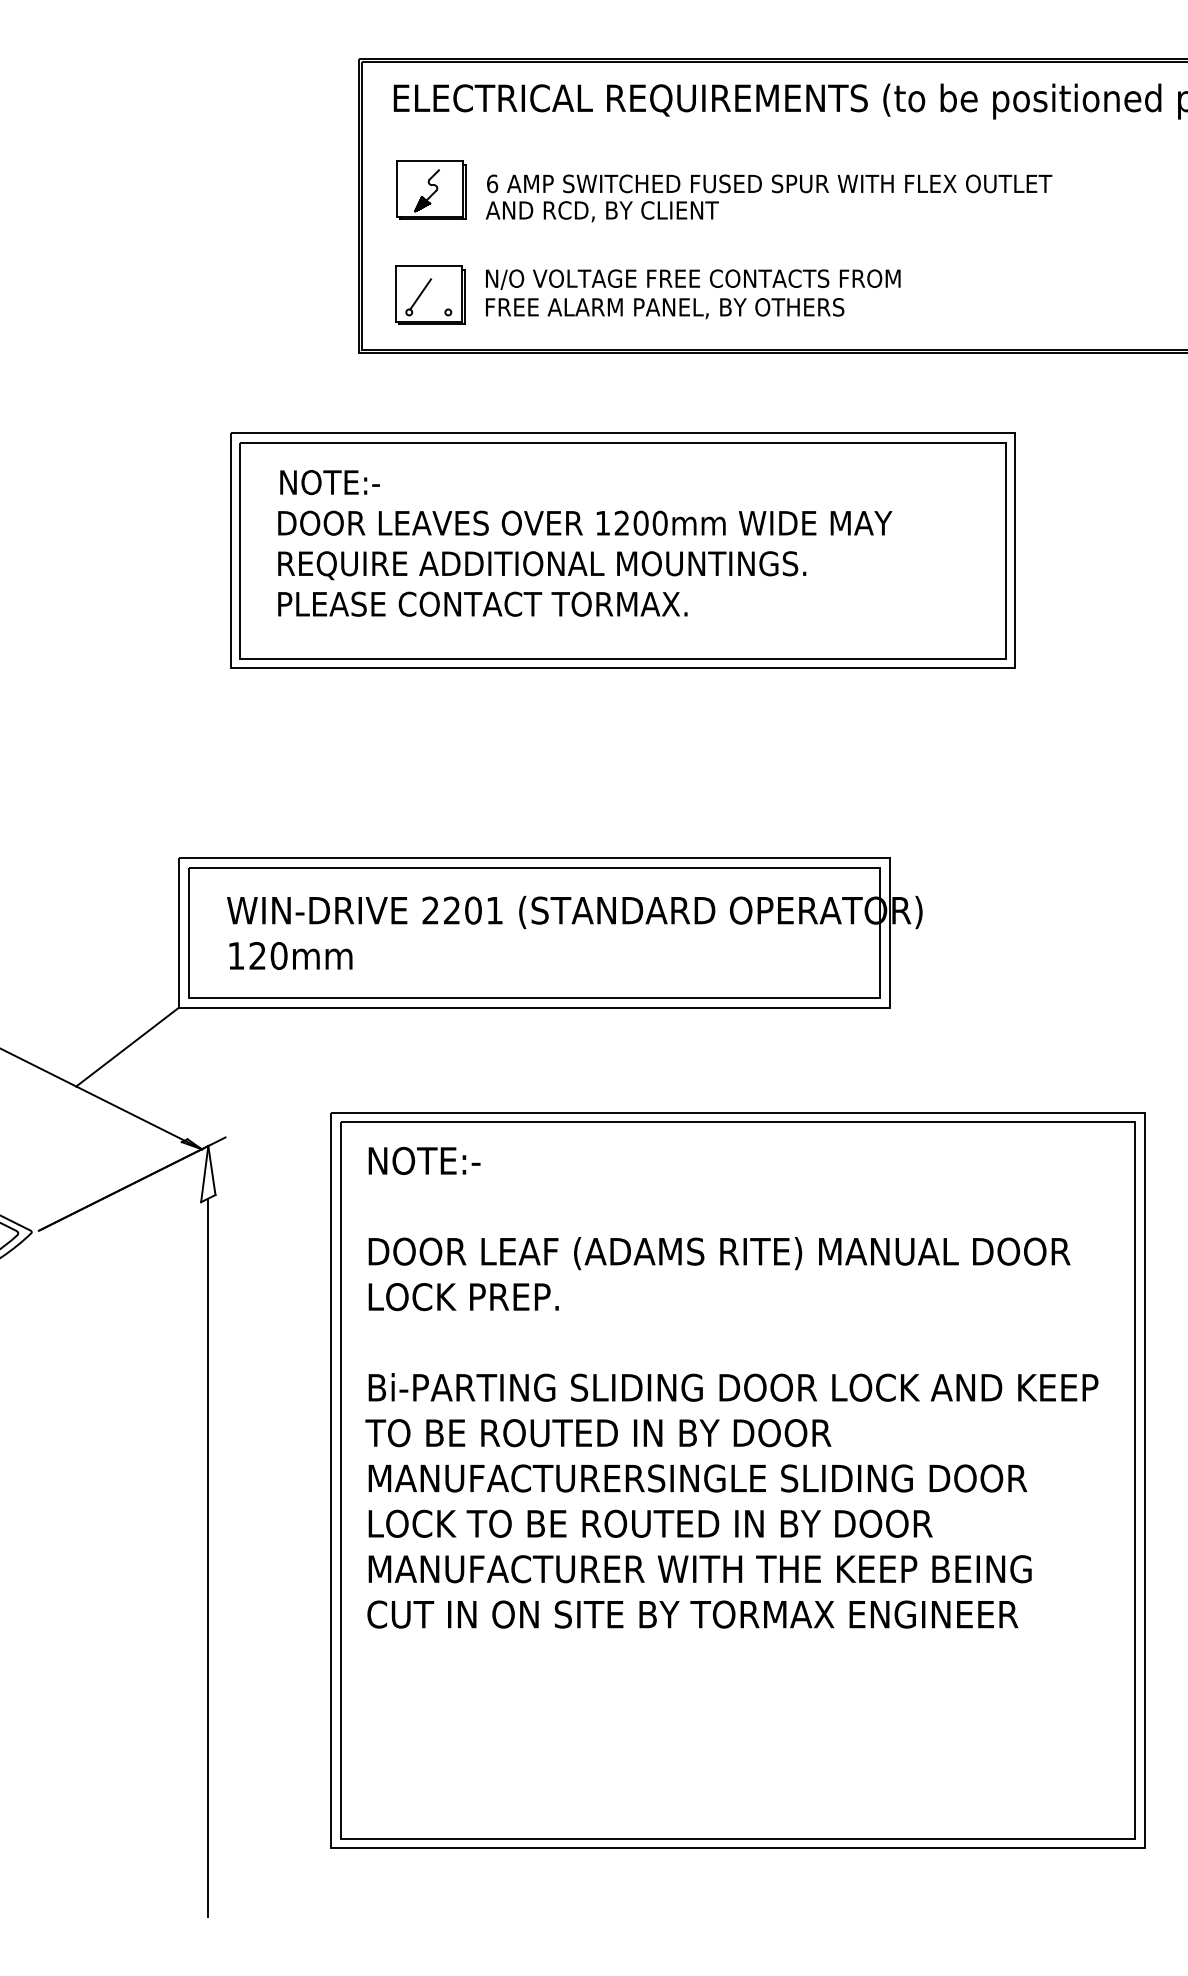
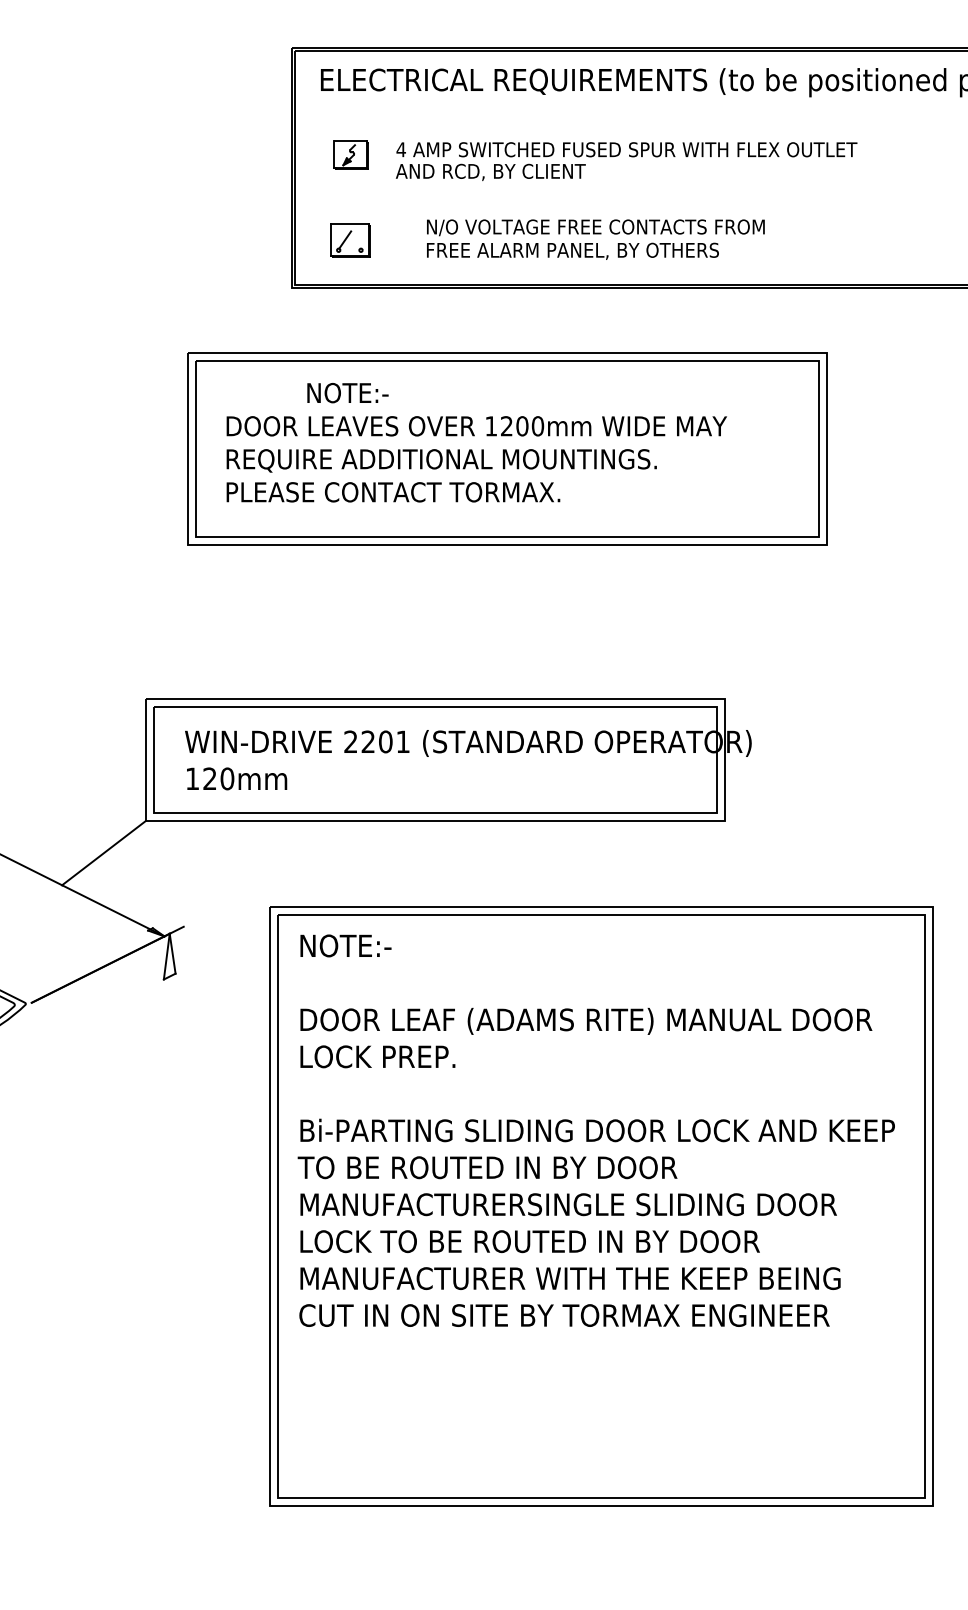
text: (491, 183) -> (400, 149), 6 -> 4
part: (430, 189) -> (350, 154), size x0.6
text: (692, 294) -> (595, 239), moved
part: (430, 295) -> (350, 240), size x0.7
text: (329, 483) -> (347, 393), moved
line: (208, 1556) -> (169, 1268), removed

